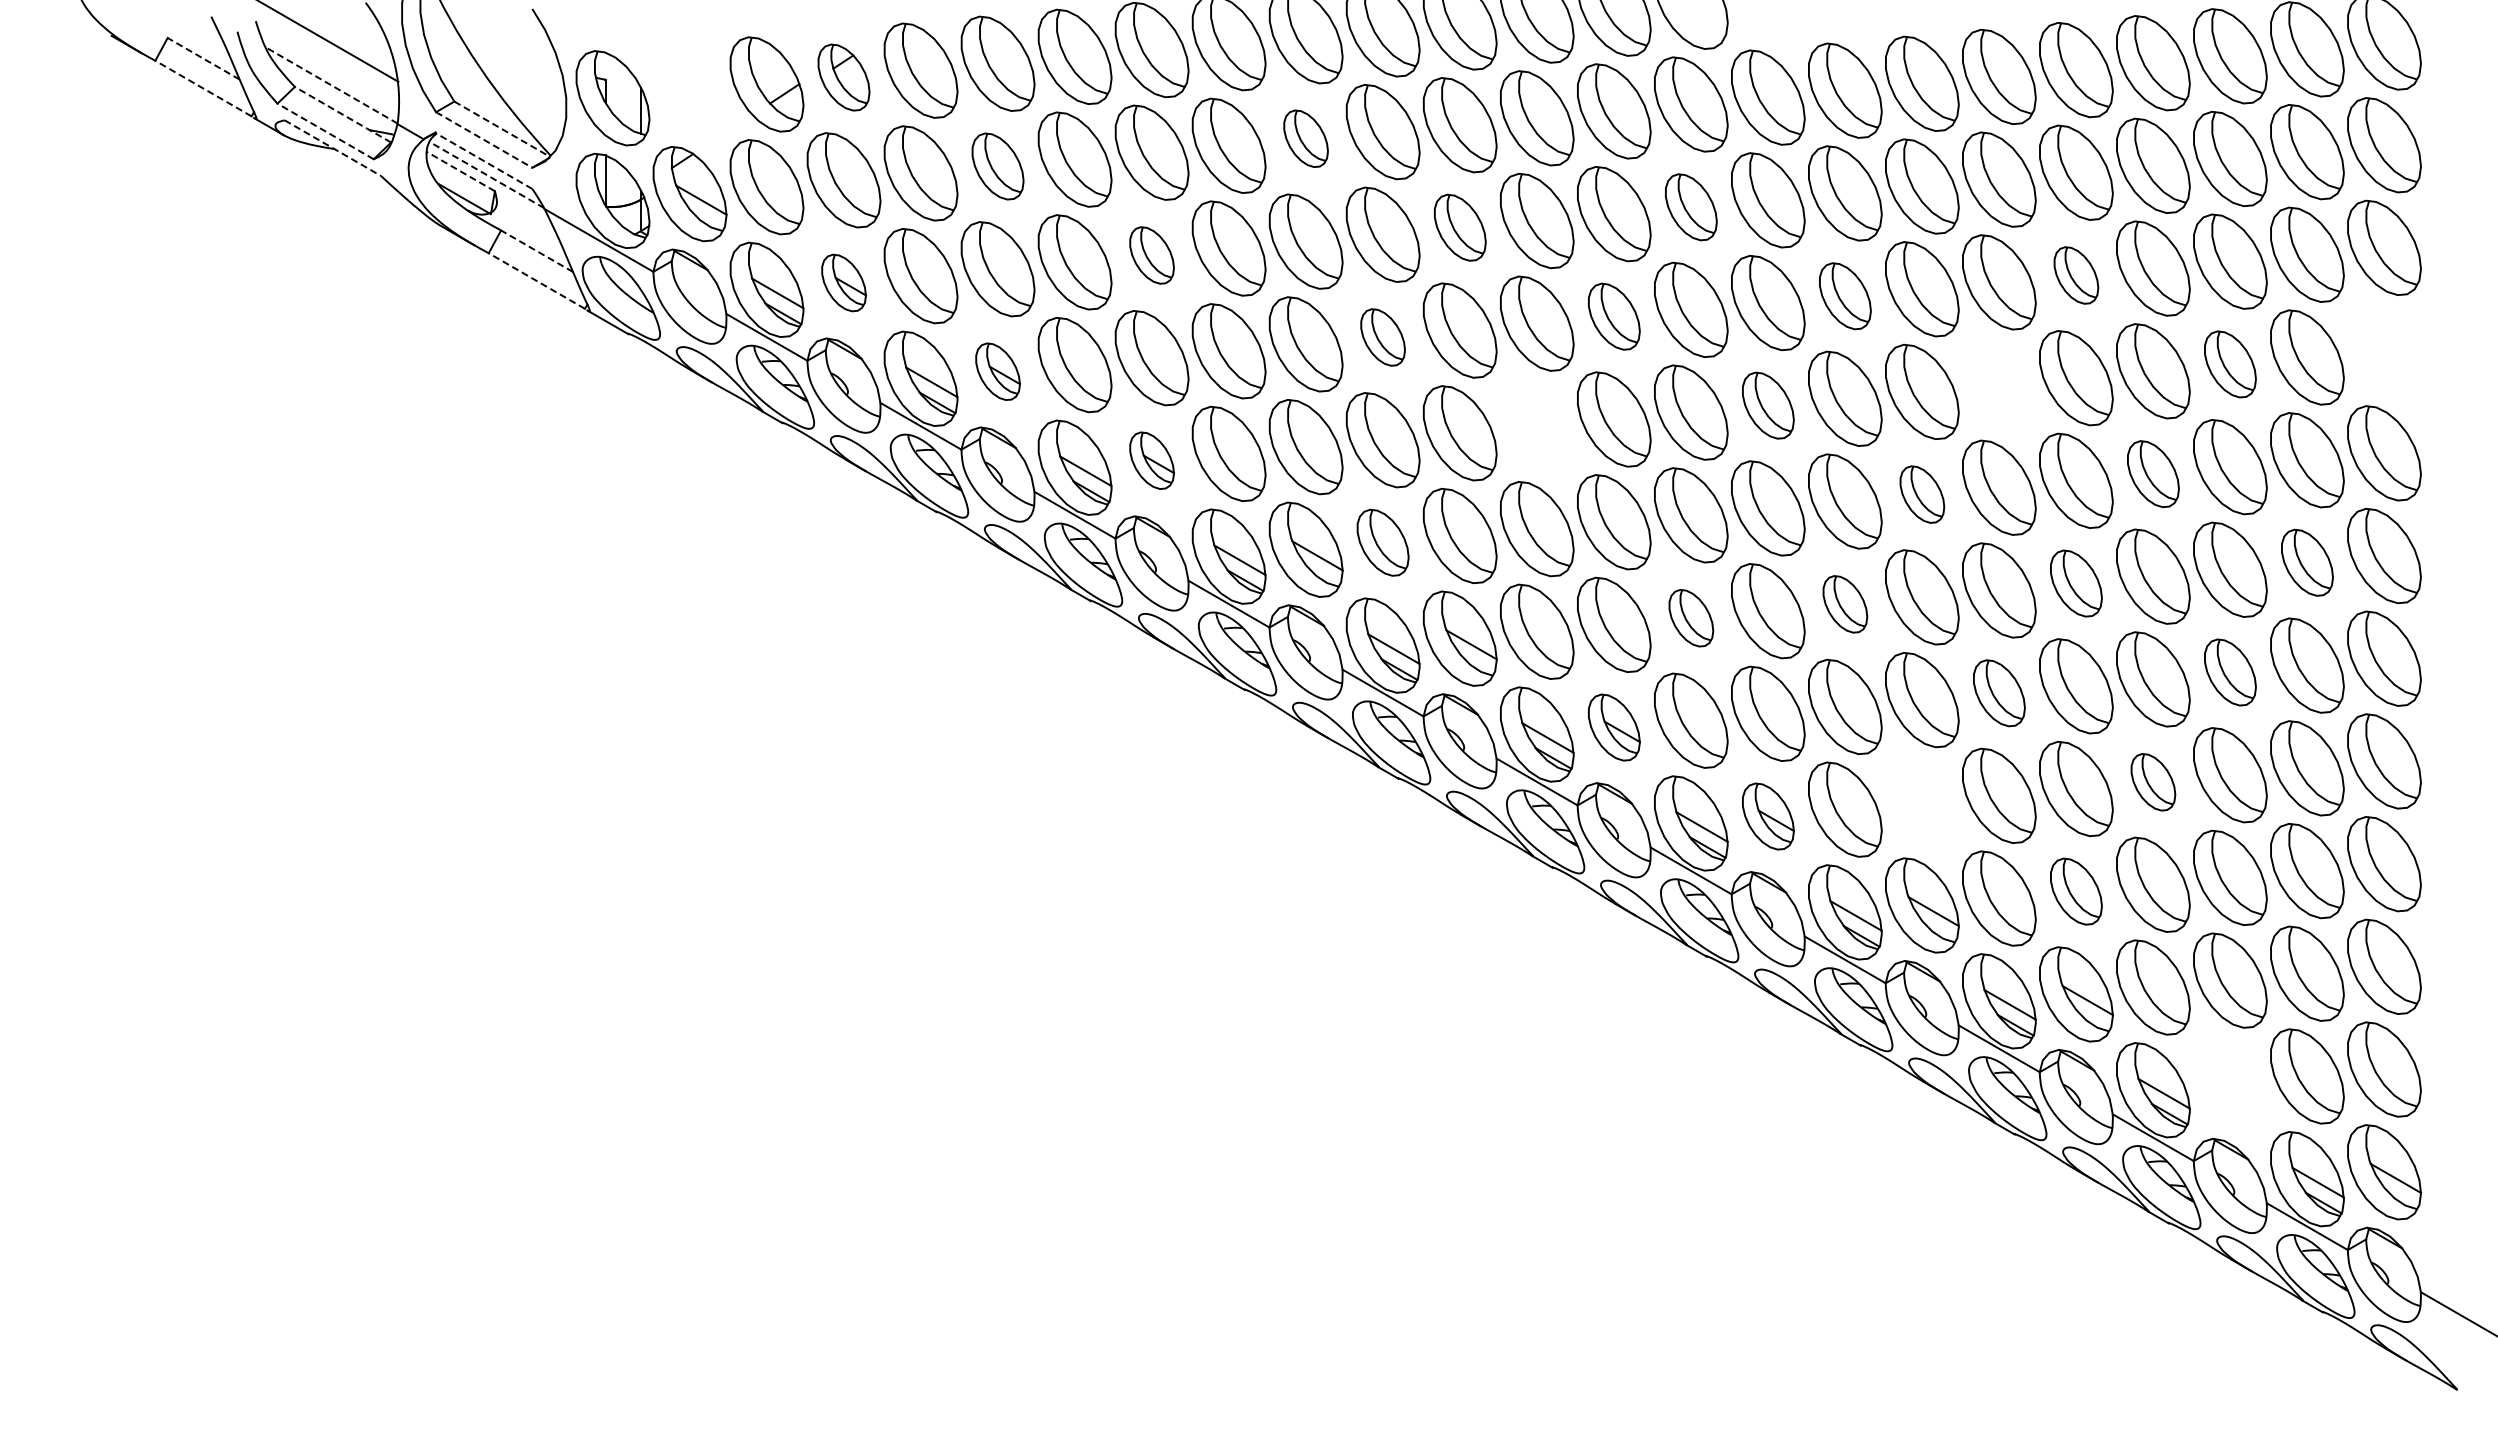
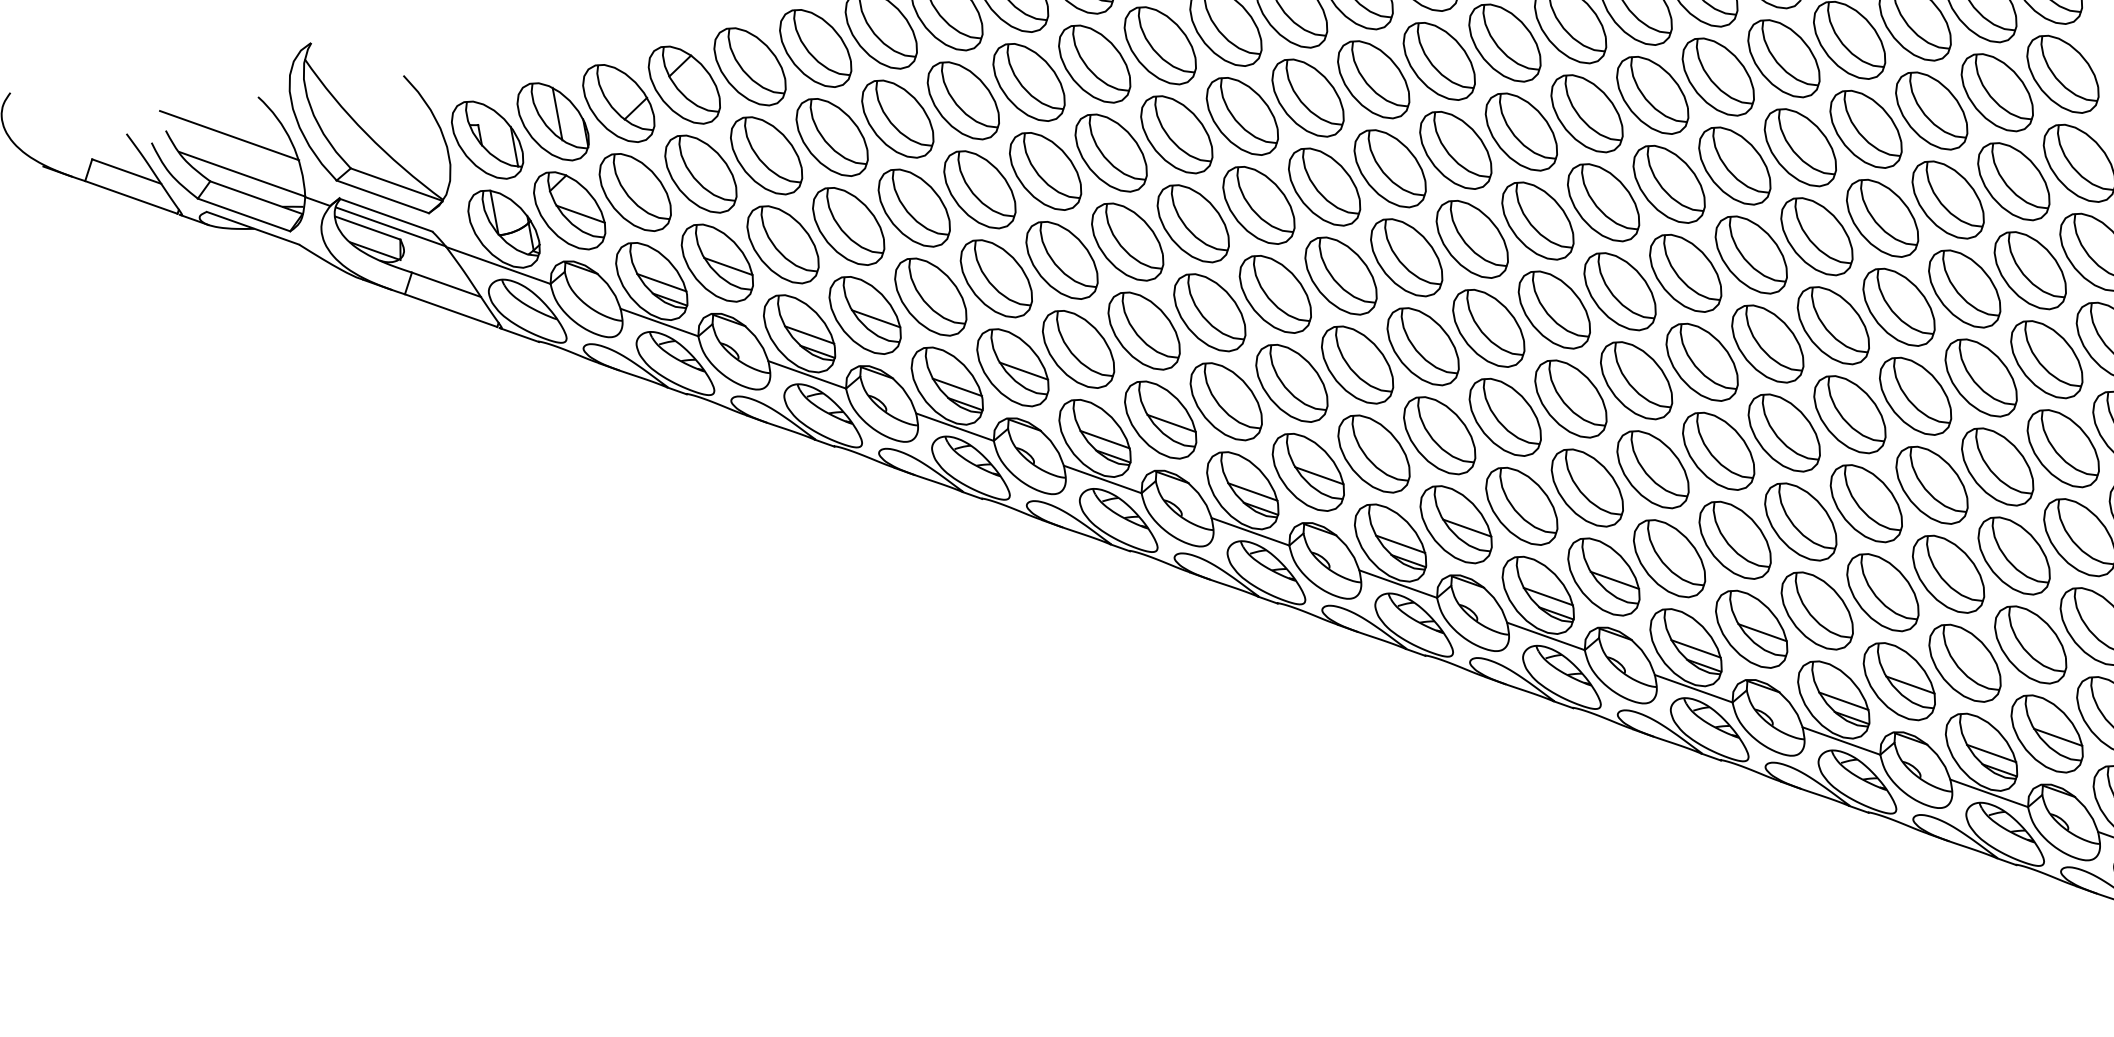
line: (203, 58) -> (126, 171), dashed -> solid
part: (843, 77) -> (684, 85), size x1.43
line: (332, 85) -> (242, 174), dashed -> solid
line: (203, 88) -> (131, 197), dashed -> solid
part: (689, 91) -> (552, 121), added
line: (343, 114) -> (256, 197), dashed -> solid
line: (502, 129) -> (397, 184), dashed -> solid
line: (325, 131) -> (243, 215), dashed -> solid
part: (1305, 138) -> (1094, 63), size x1.67
line: (484, 139) -> (383, 196), dashed -> solid
line: (332, 148) -> (252, 228), dashed -> solid
line: (484, 161) -> (386, 215), dashed -> solid
part: (997, 166) -> (831, 137), size x1.43
line: (460, 171) -> (367, 228), dashed -> solid
line: (487, 175) -> (391, 227), dashed -> solid
part: (1691, 207) -> (1439, 61), size x1.43
part: (1460, 227) -> (1242, 115), size x1.43
line: (537, 251) -> (446, 284), dashed -> solid
part: (1151, 255) -> (979, 189), size x1.67
part: (2076, 275) -> (1784, 58), size x1.67
line: (536, 281) -> (450, 311), dashed -> solid
part: (843, 282) -> (717, 262), size x1.67
part: (1845, 296) -> (1587, 113), size x1.43
part: (1614, 316) -> (1390, 168), size x1.43
part: (1382, 337) -> (1192, 223), size x1.67
part: (2384, 350) -> (2063, 74), added
part: (2230, 364) -> (1931, 111), size x1.43
part: (997, 371) -> (864, 315), size x1.67
part: (1999, 385) -> (1735, 166), added
part: (1768, 405) -> (1538, 220), size x1.43
part: (1537, 426) -> (1341, 276), added
part: (1151, 460) -> (1012, 367), size x1.67
part: (2153, 474) -> (1882, 218), size x1.43
part: (1922, 494) -> (1685, 273), size x1.67
part: (1382, 542) -> (1225, 401), size x1.43
part: (2307, 562) -> (2030, 270), size x1.43
part: (2076, 583) -> (1833, 325), size x1.43
part: (1845, 604) -> (1636, 380), size x1.67
part: (1691, 618) -> (1505, 417), size x1.67
part: (2230, 672) -> (1981, 377), size x1.43
part: (1999, 693) -> (1784, 433), size x1.43
part: (1614, 727) -> (1456, 524), size x1.43
part: (2153, 782) -> (1932, 485), size x1.67
part: (1922, 802) -> (1735, 539), added
part: (1768, 816) -> (1604, 576), size x1.43
part: (2076, 891) -> (1883, 592), size x1.43
part: (2230, 1083) -> (2047, 733), added

